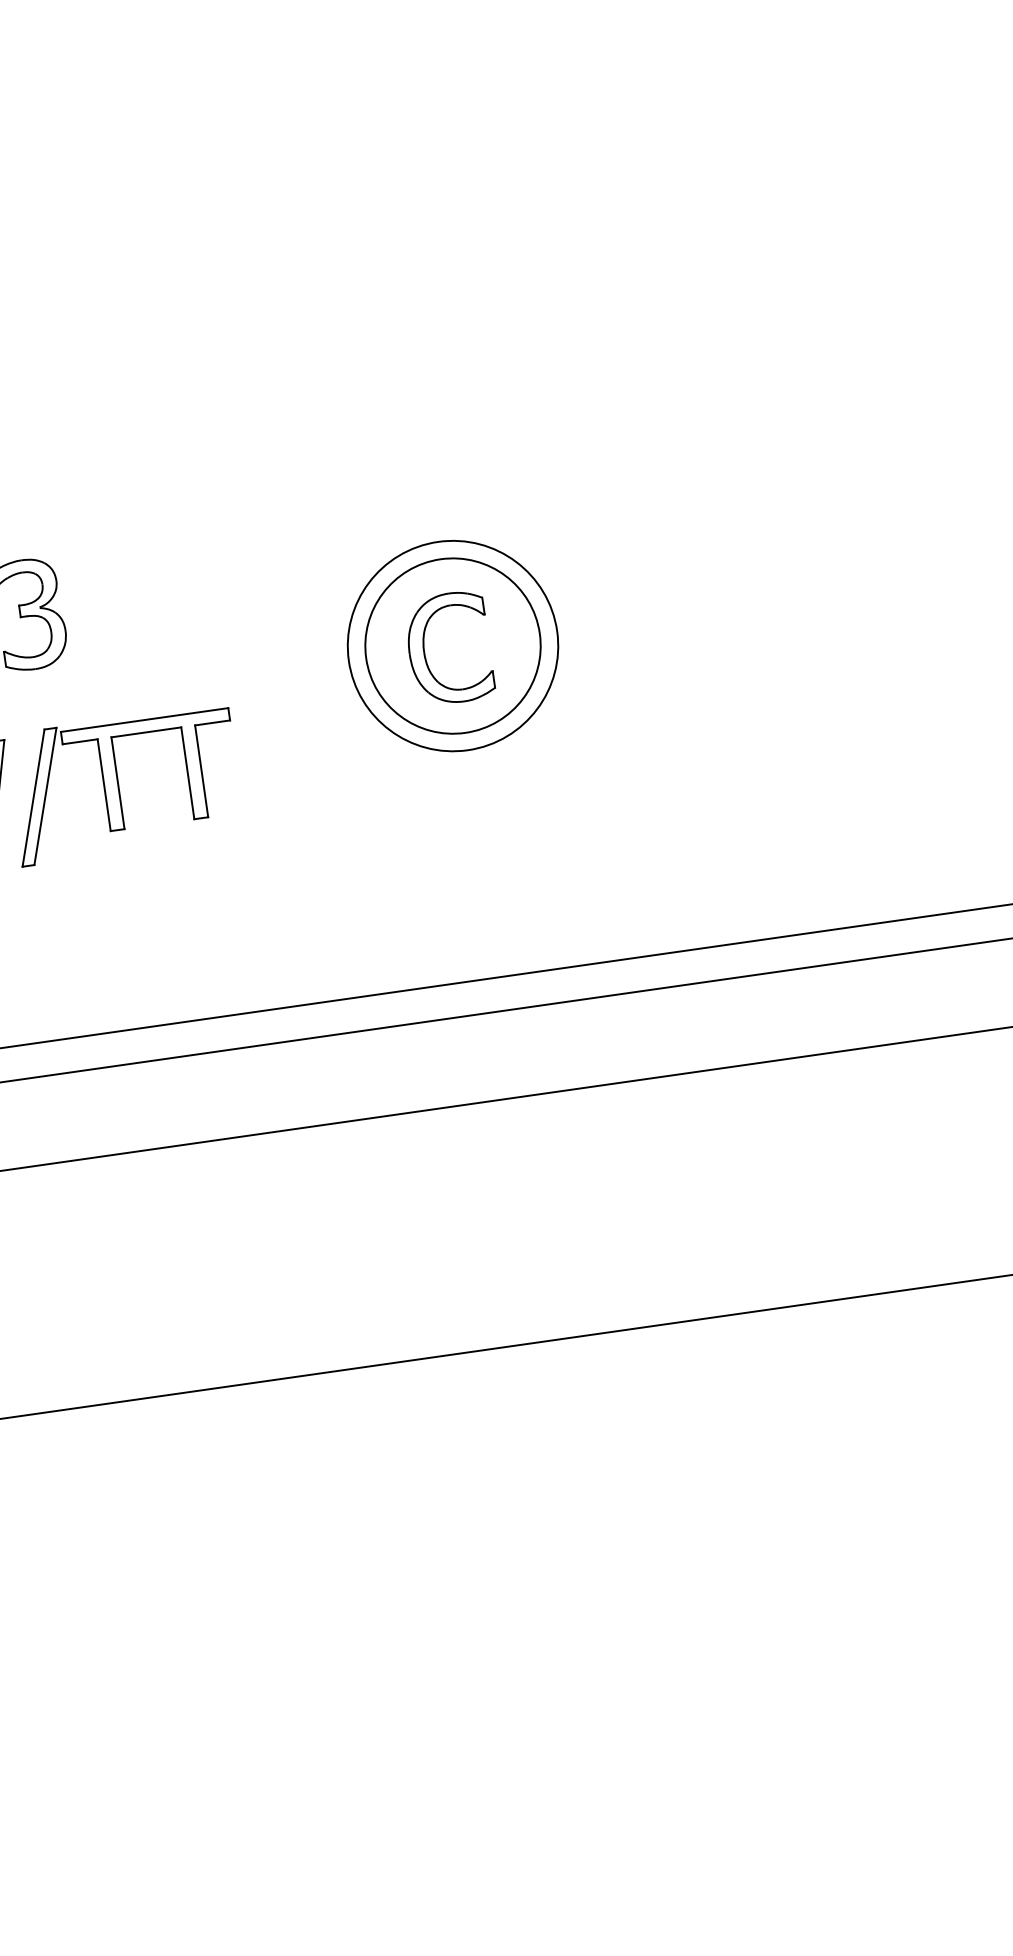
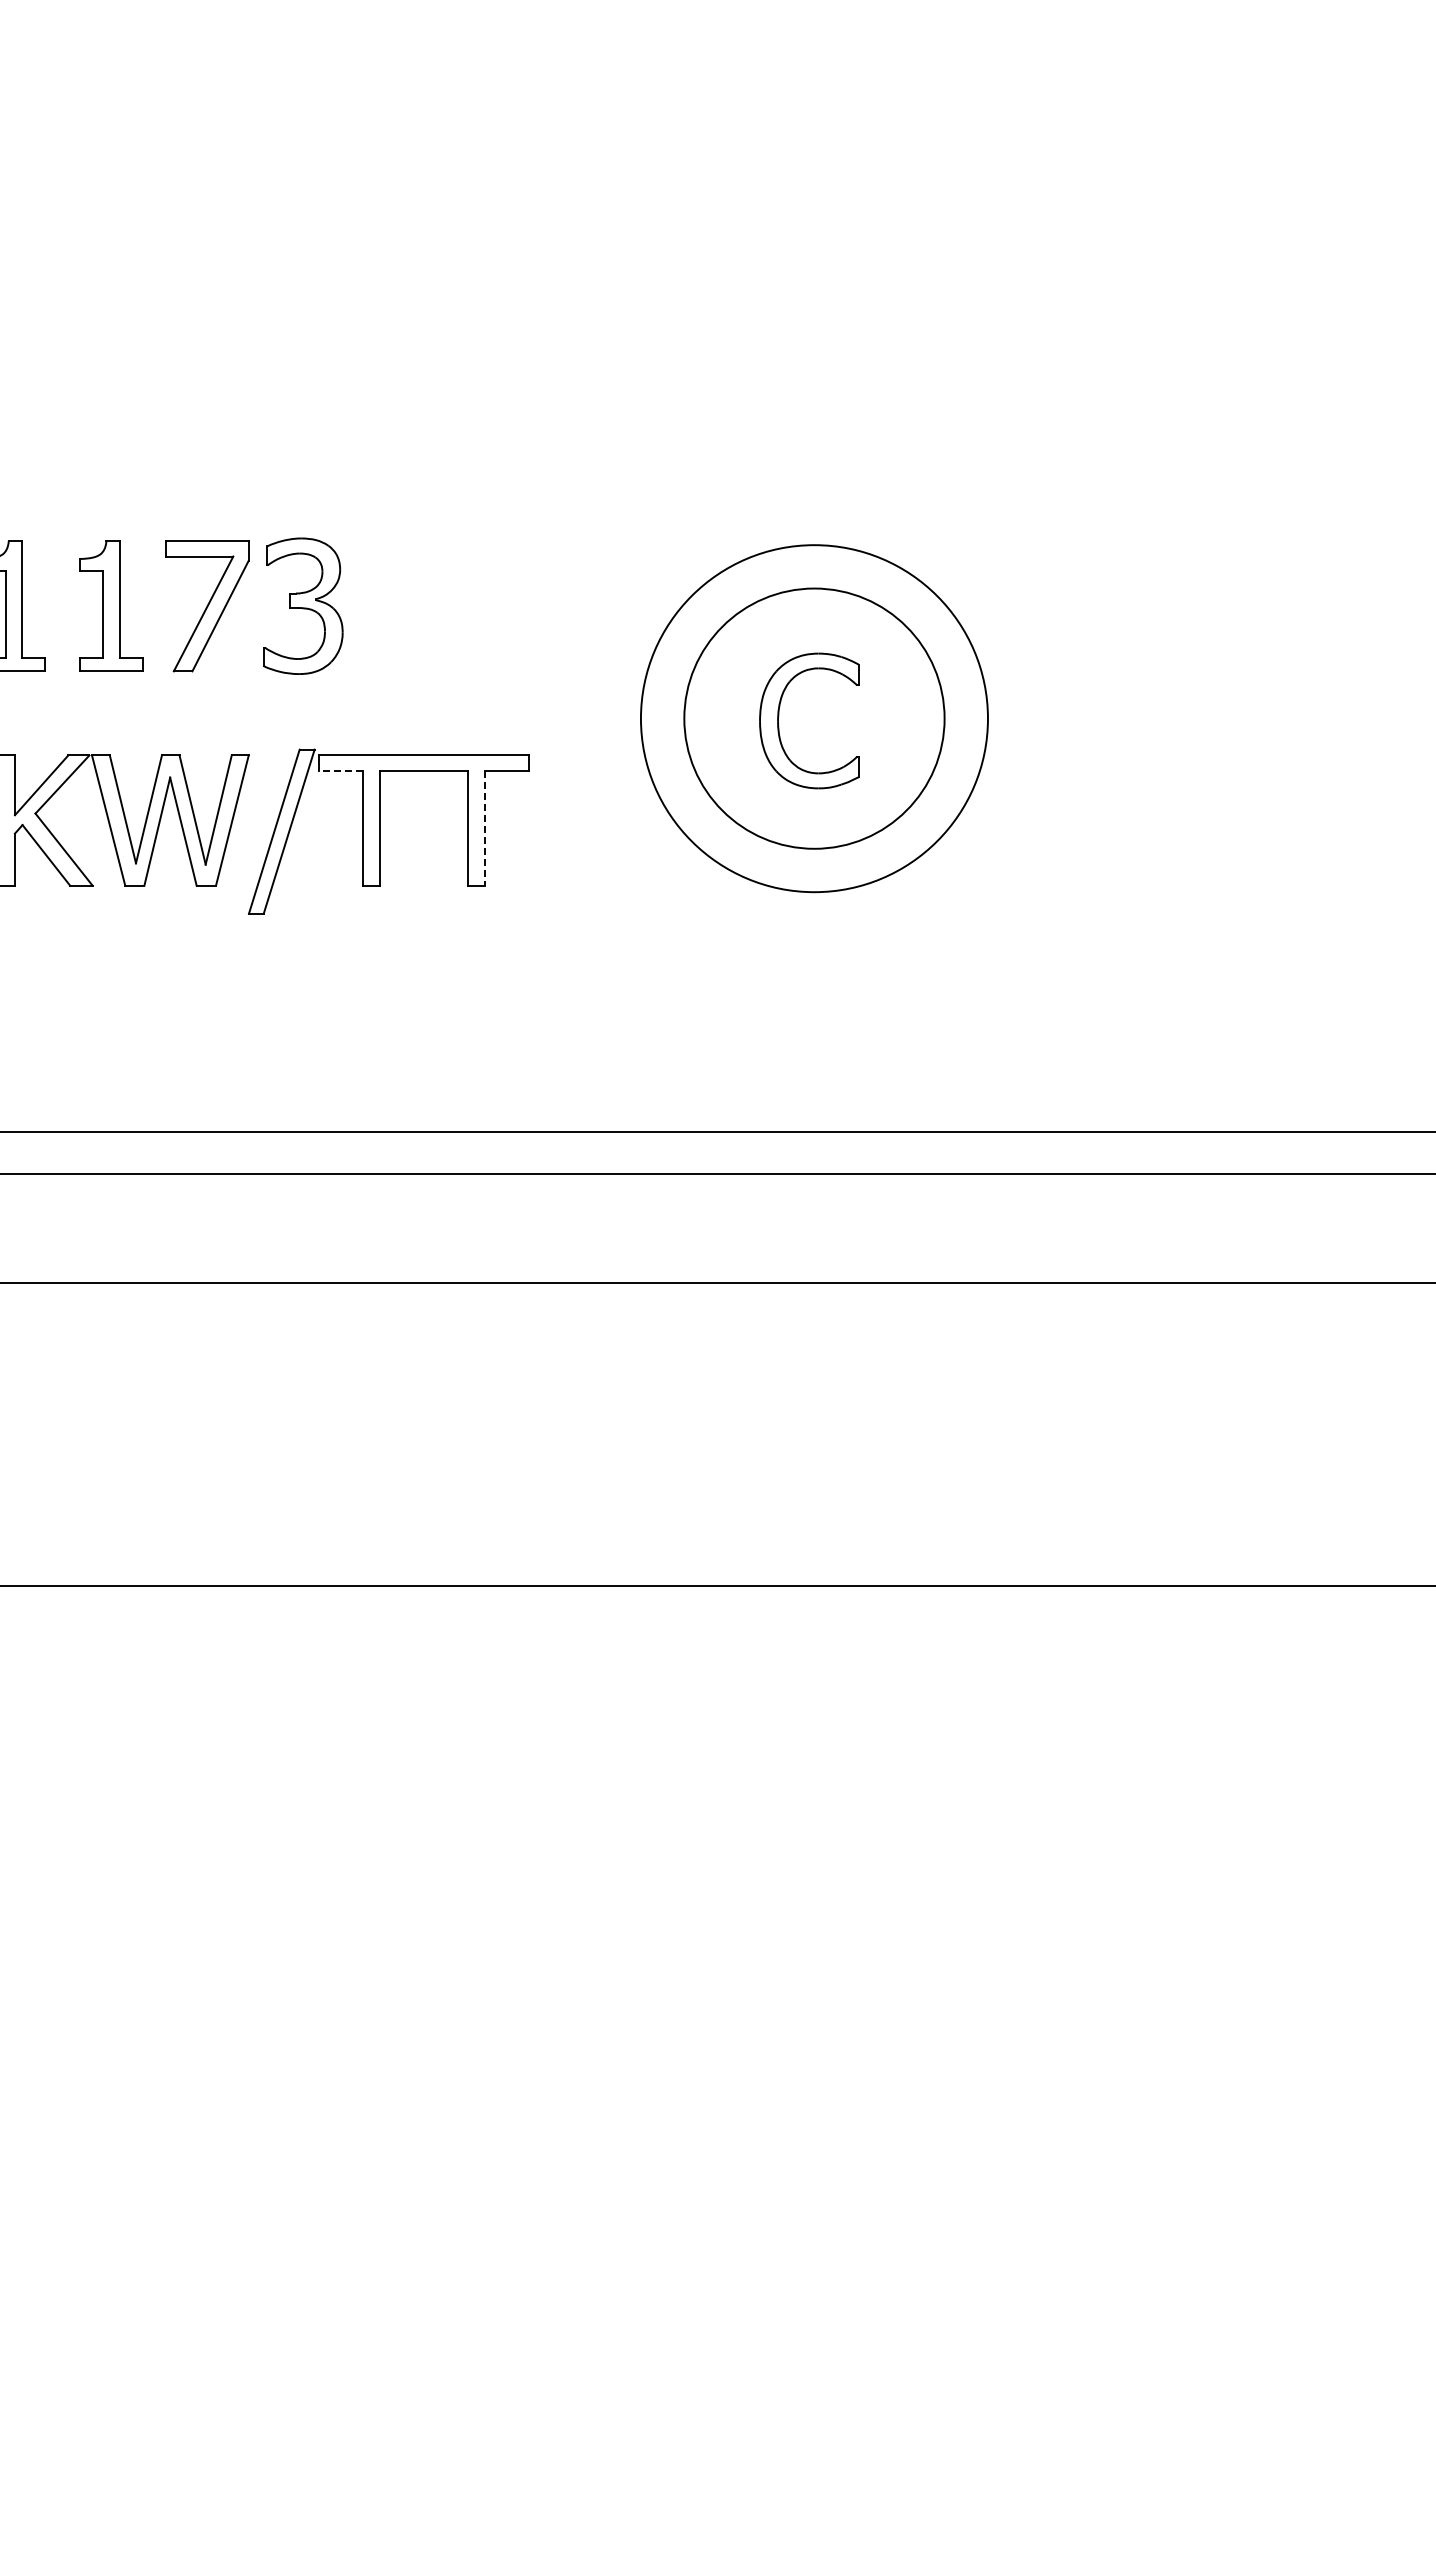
circle: (453, 645) -> (814, 718), size x1.6
line: (80, 741) -> (341, 770), solid -> dashed
line: (201, 771) -> (484, 828), solid -> dashed

